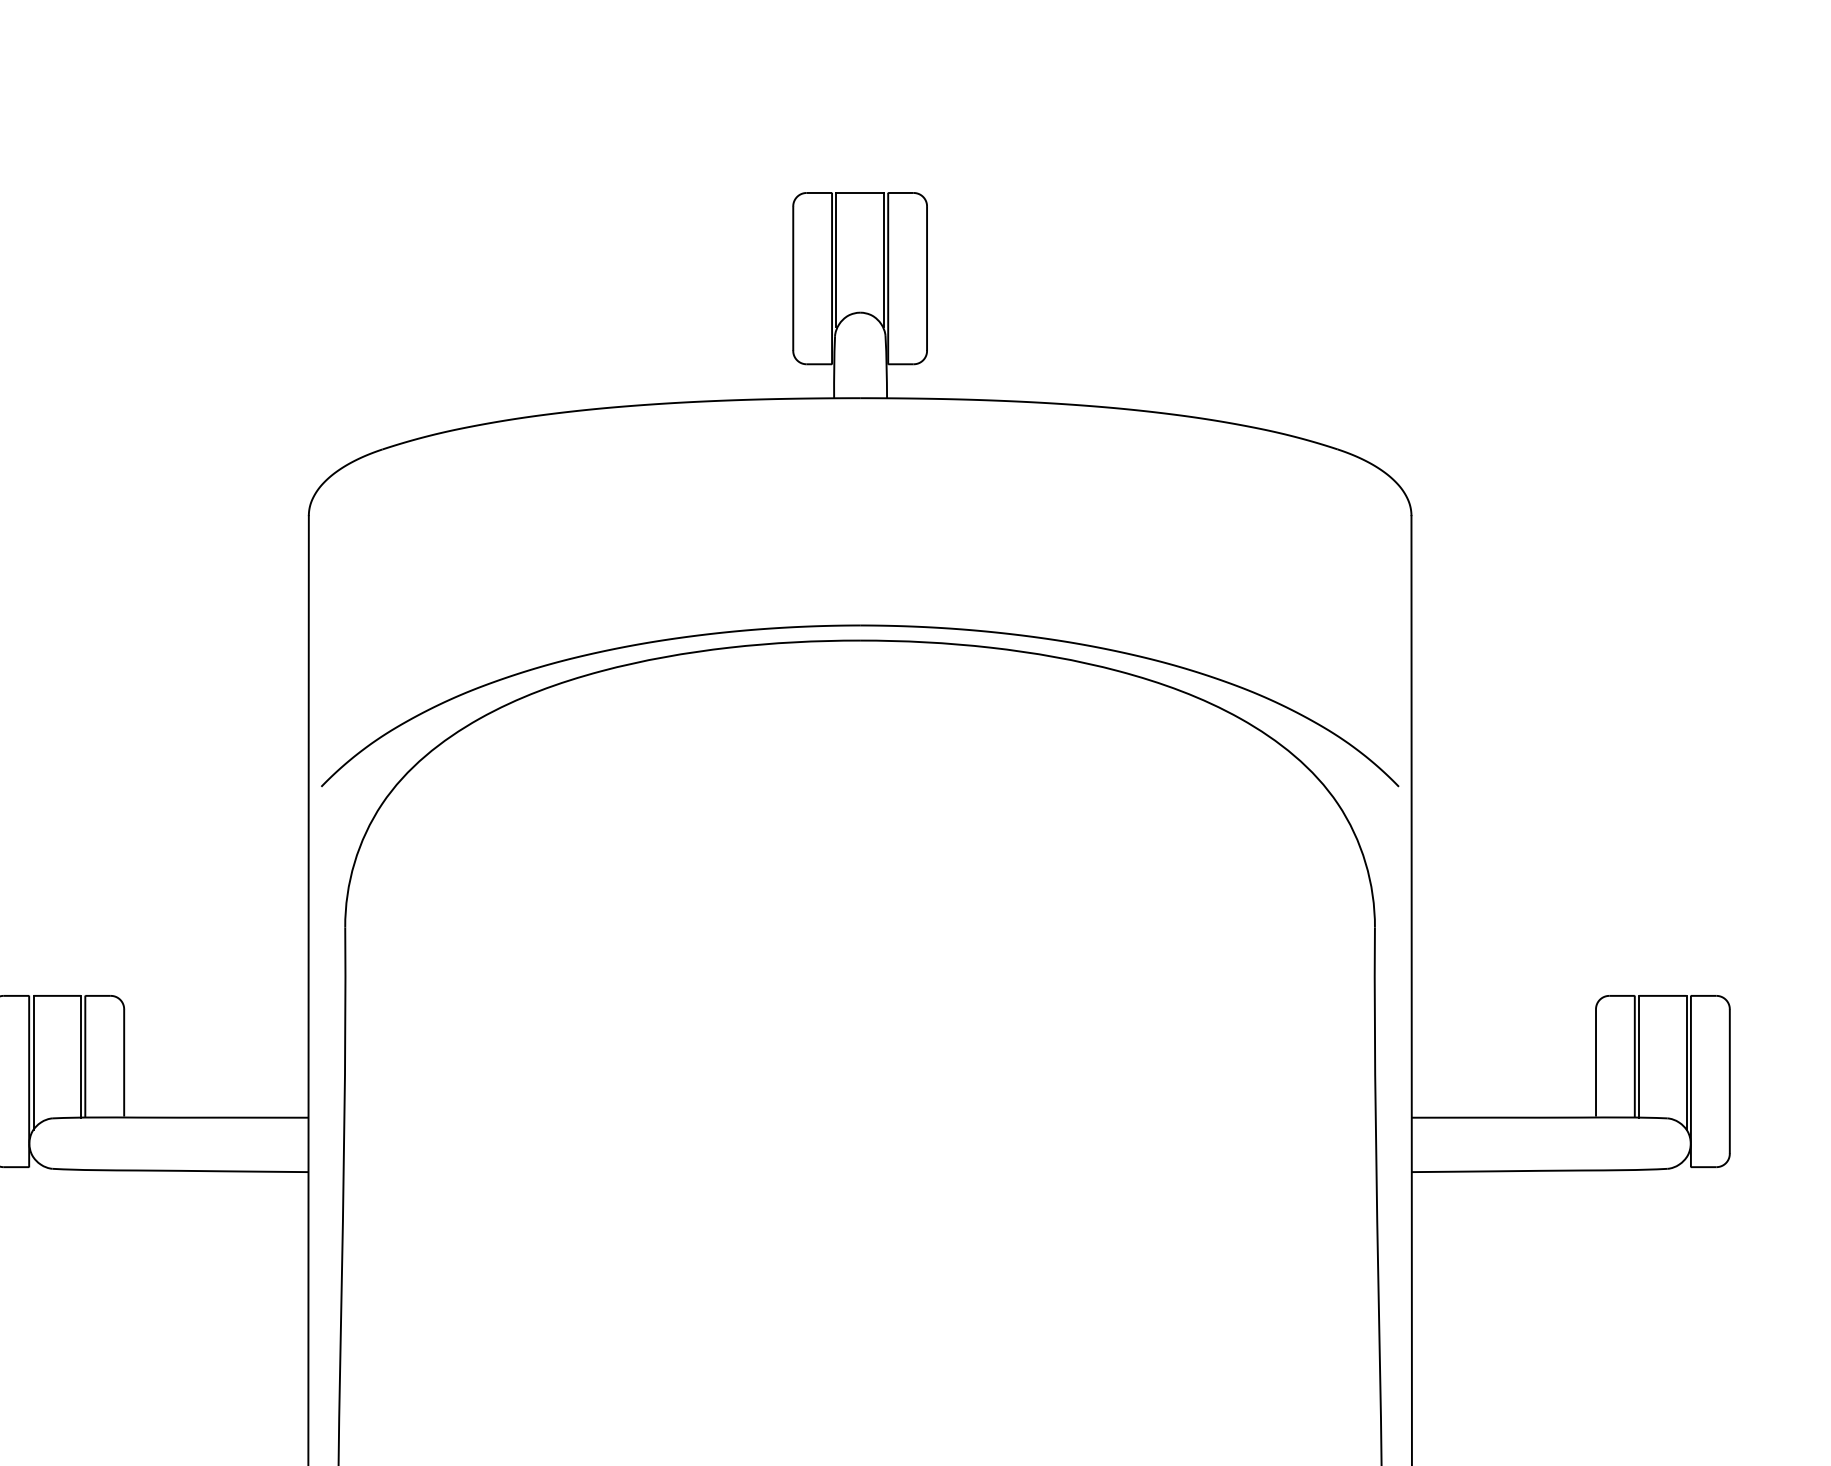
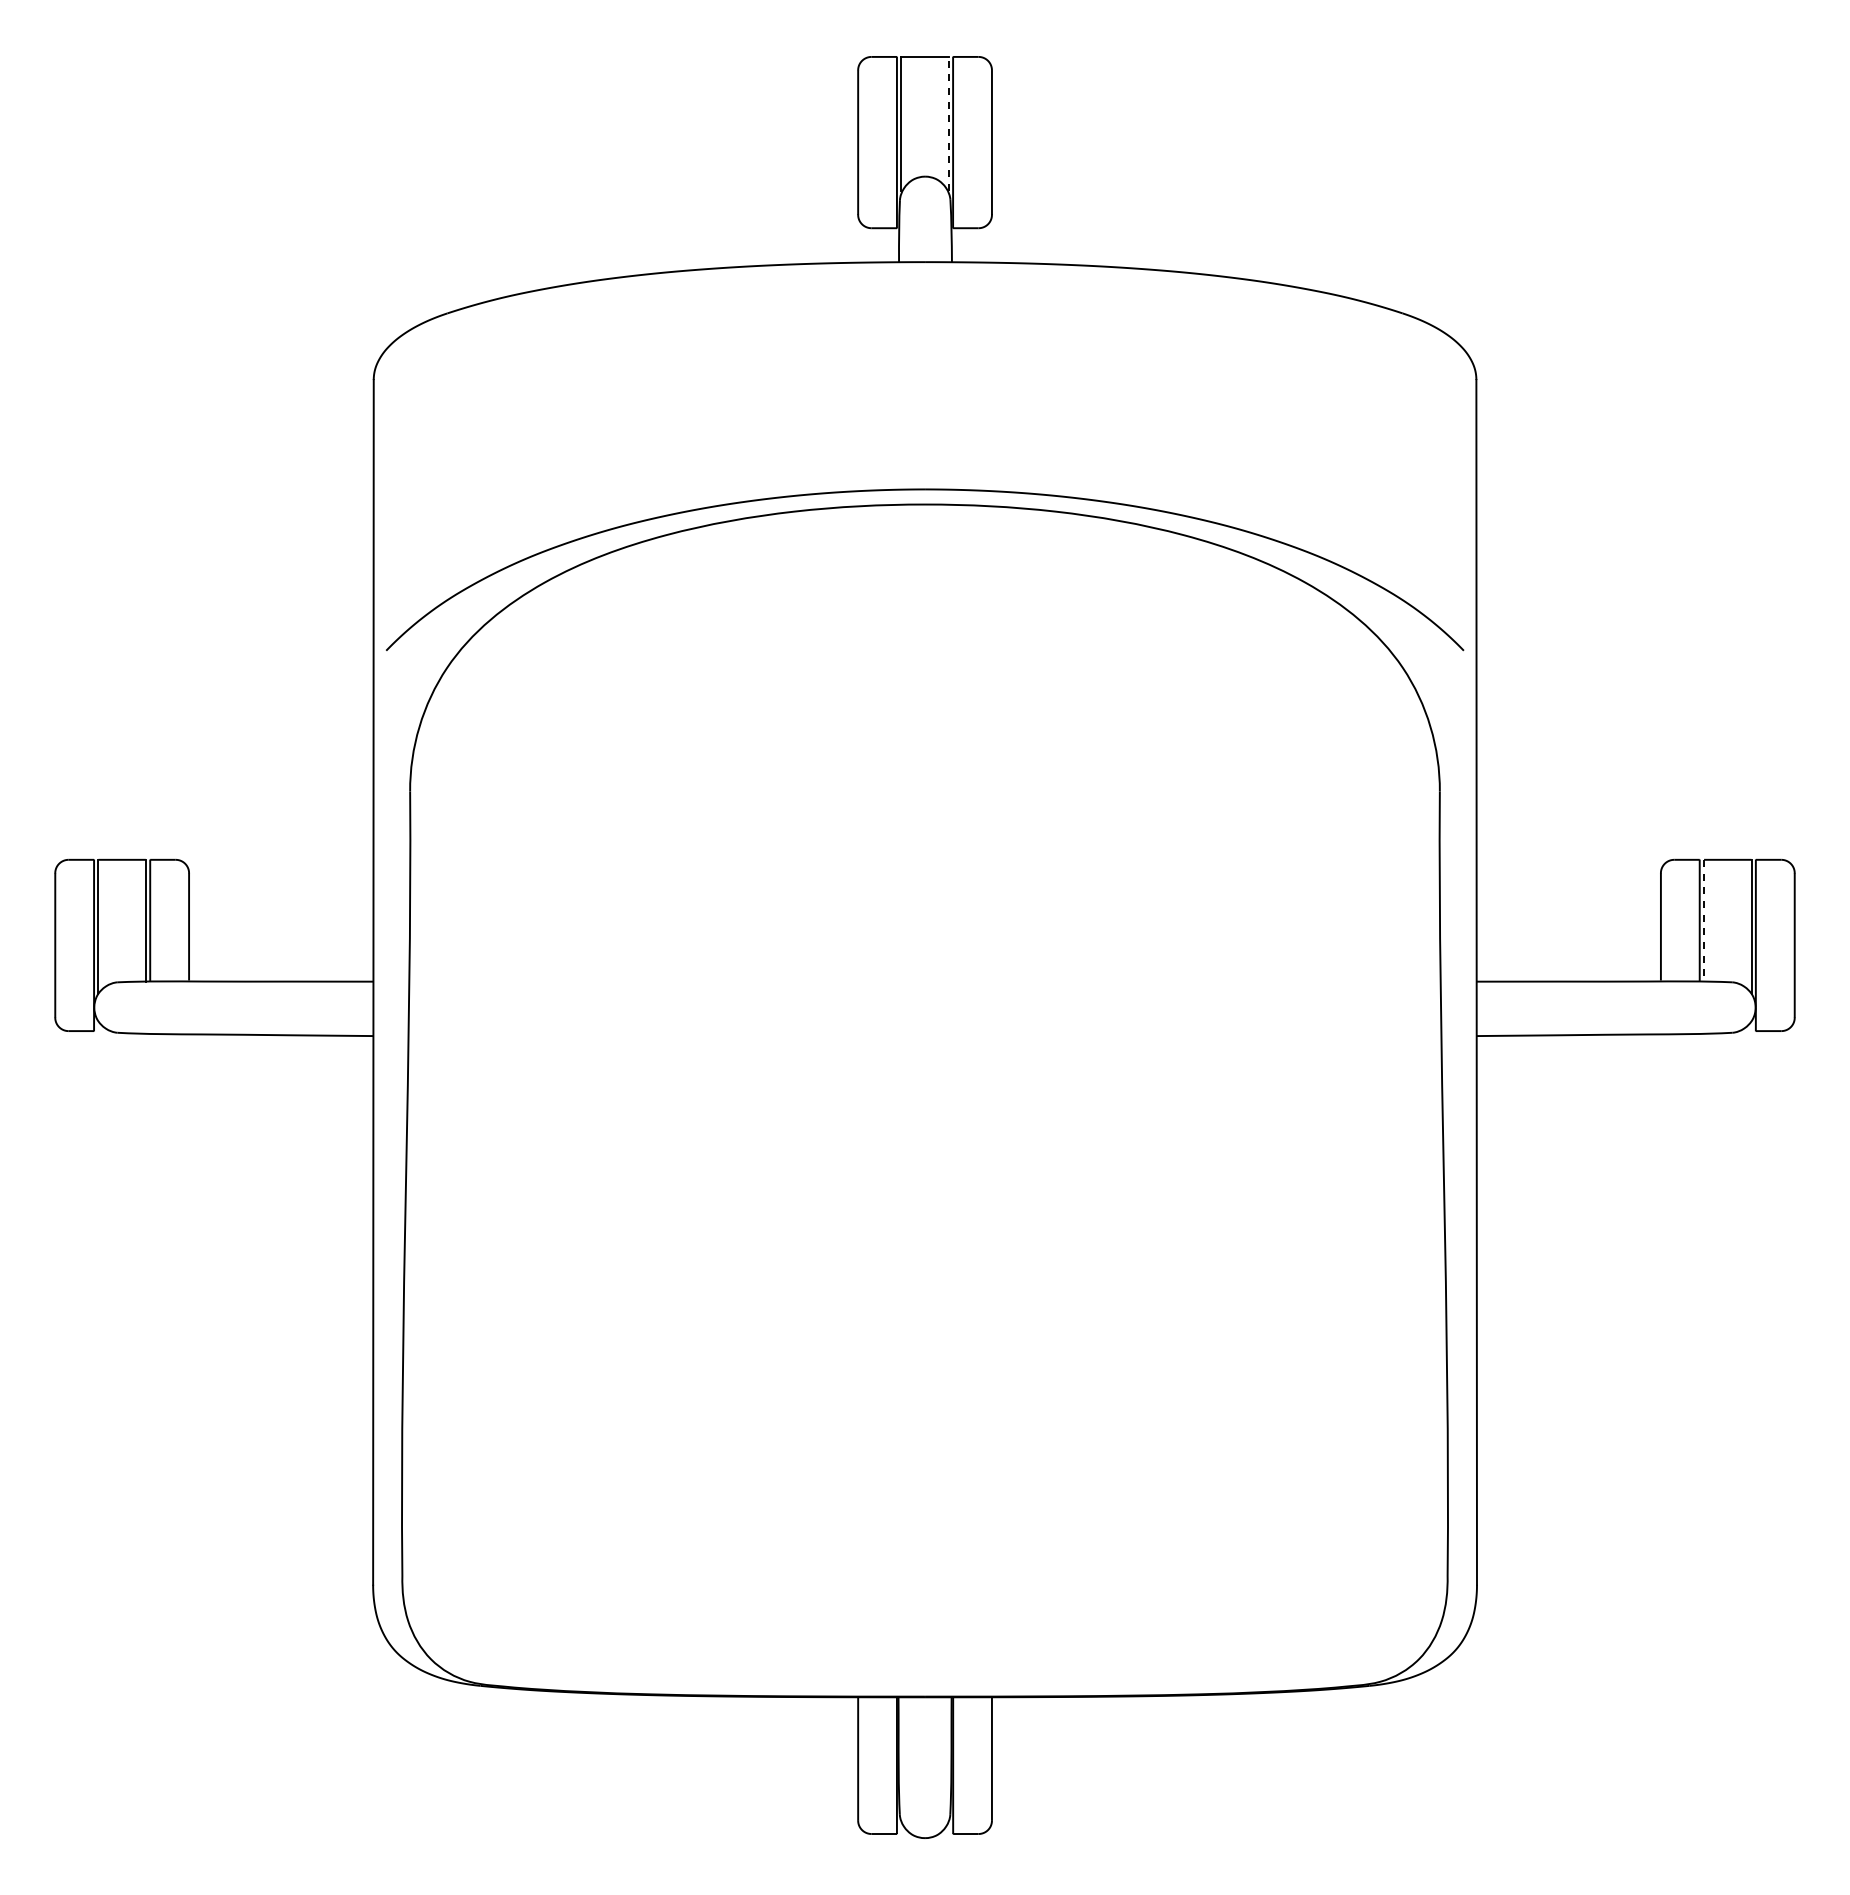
line: (883, 259) -> (948, 123), solid -> dashed
line: (1639, 1056) -> (1704, 920), solid -> dashed

